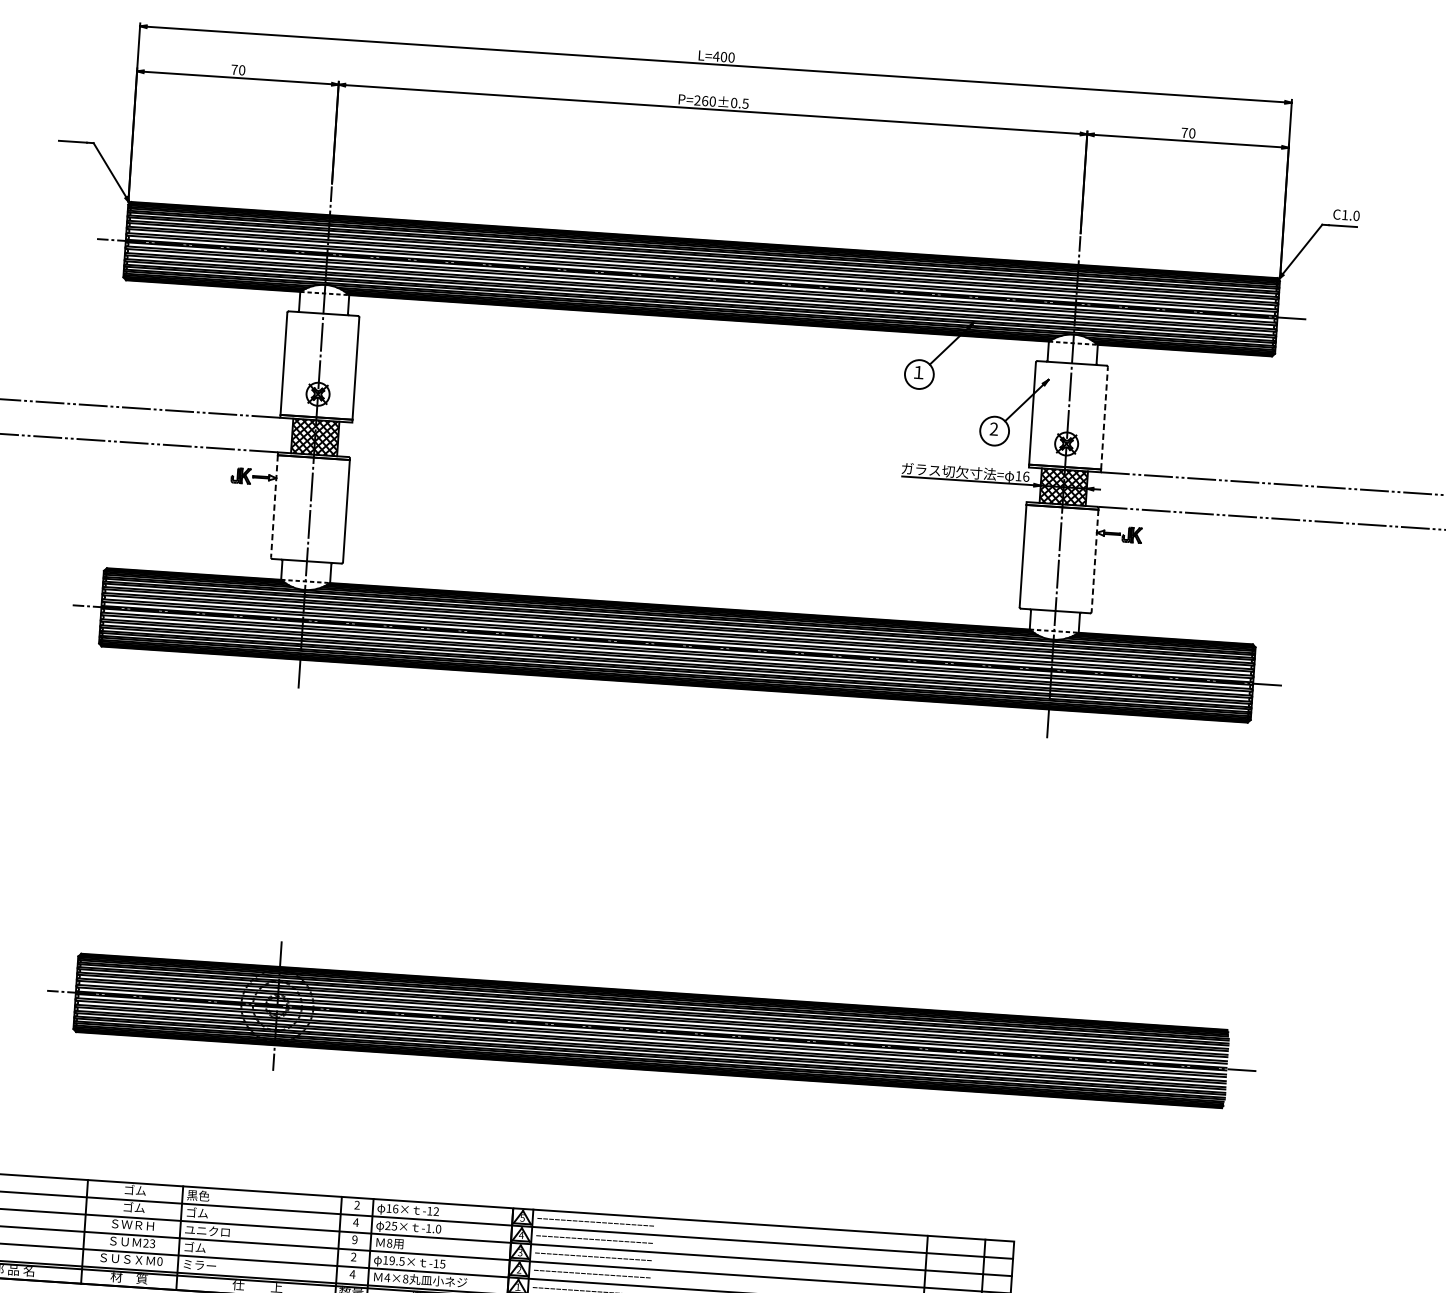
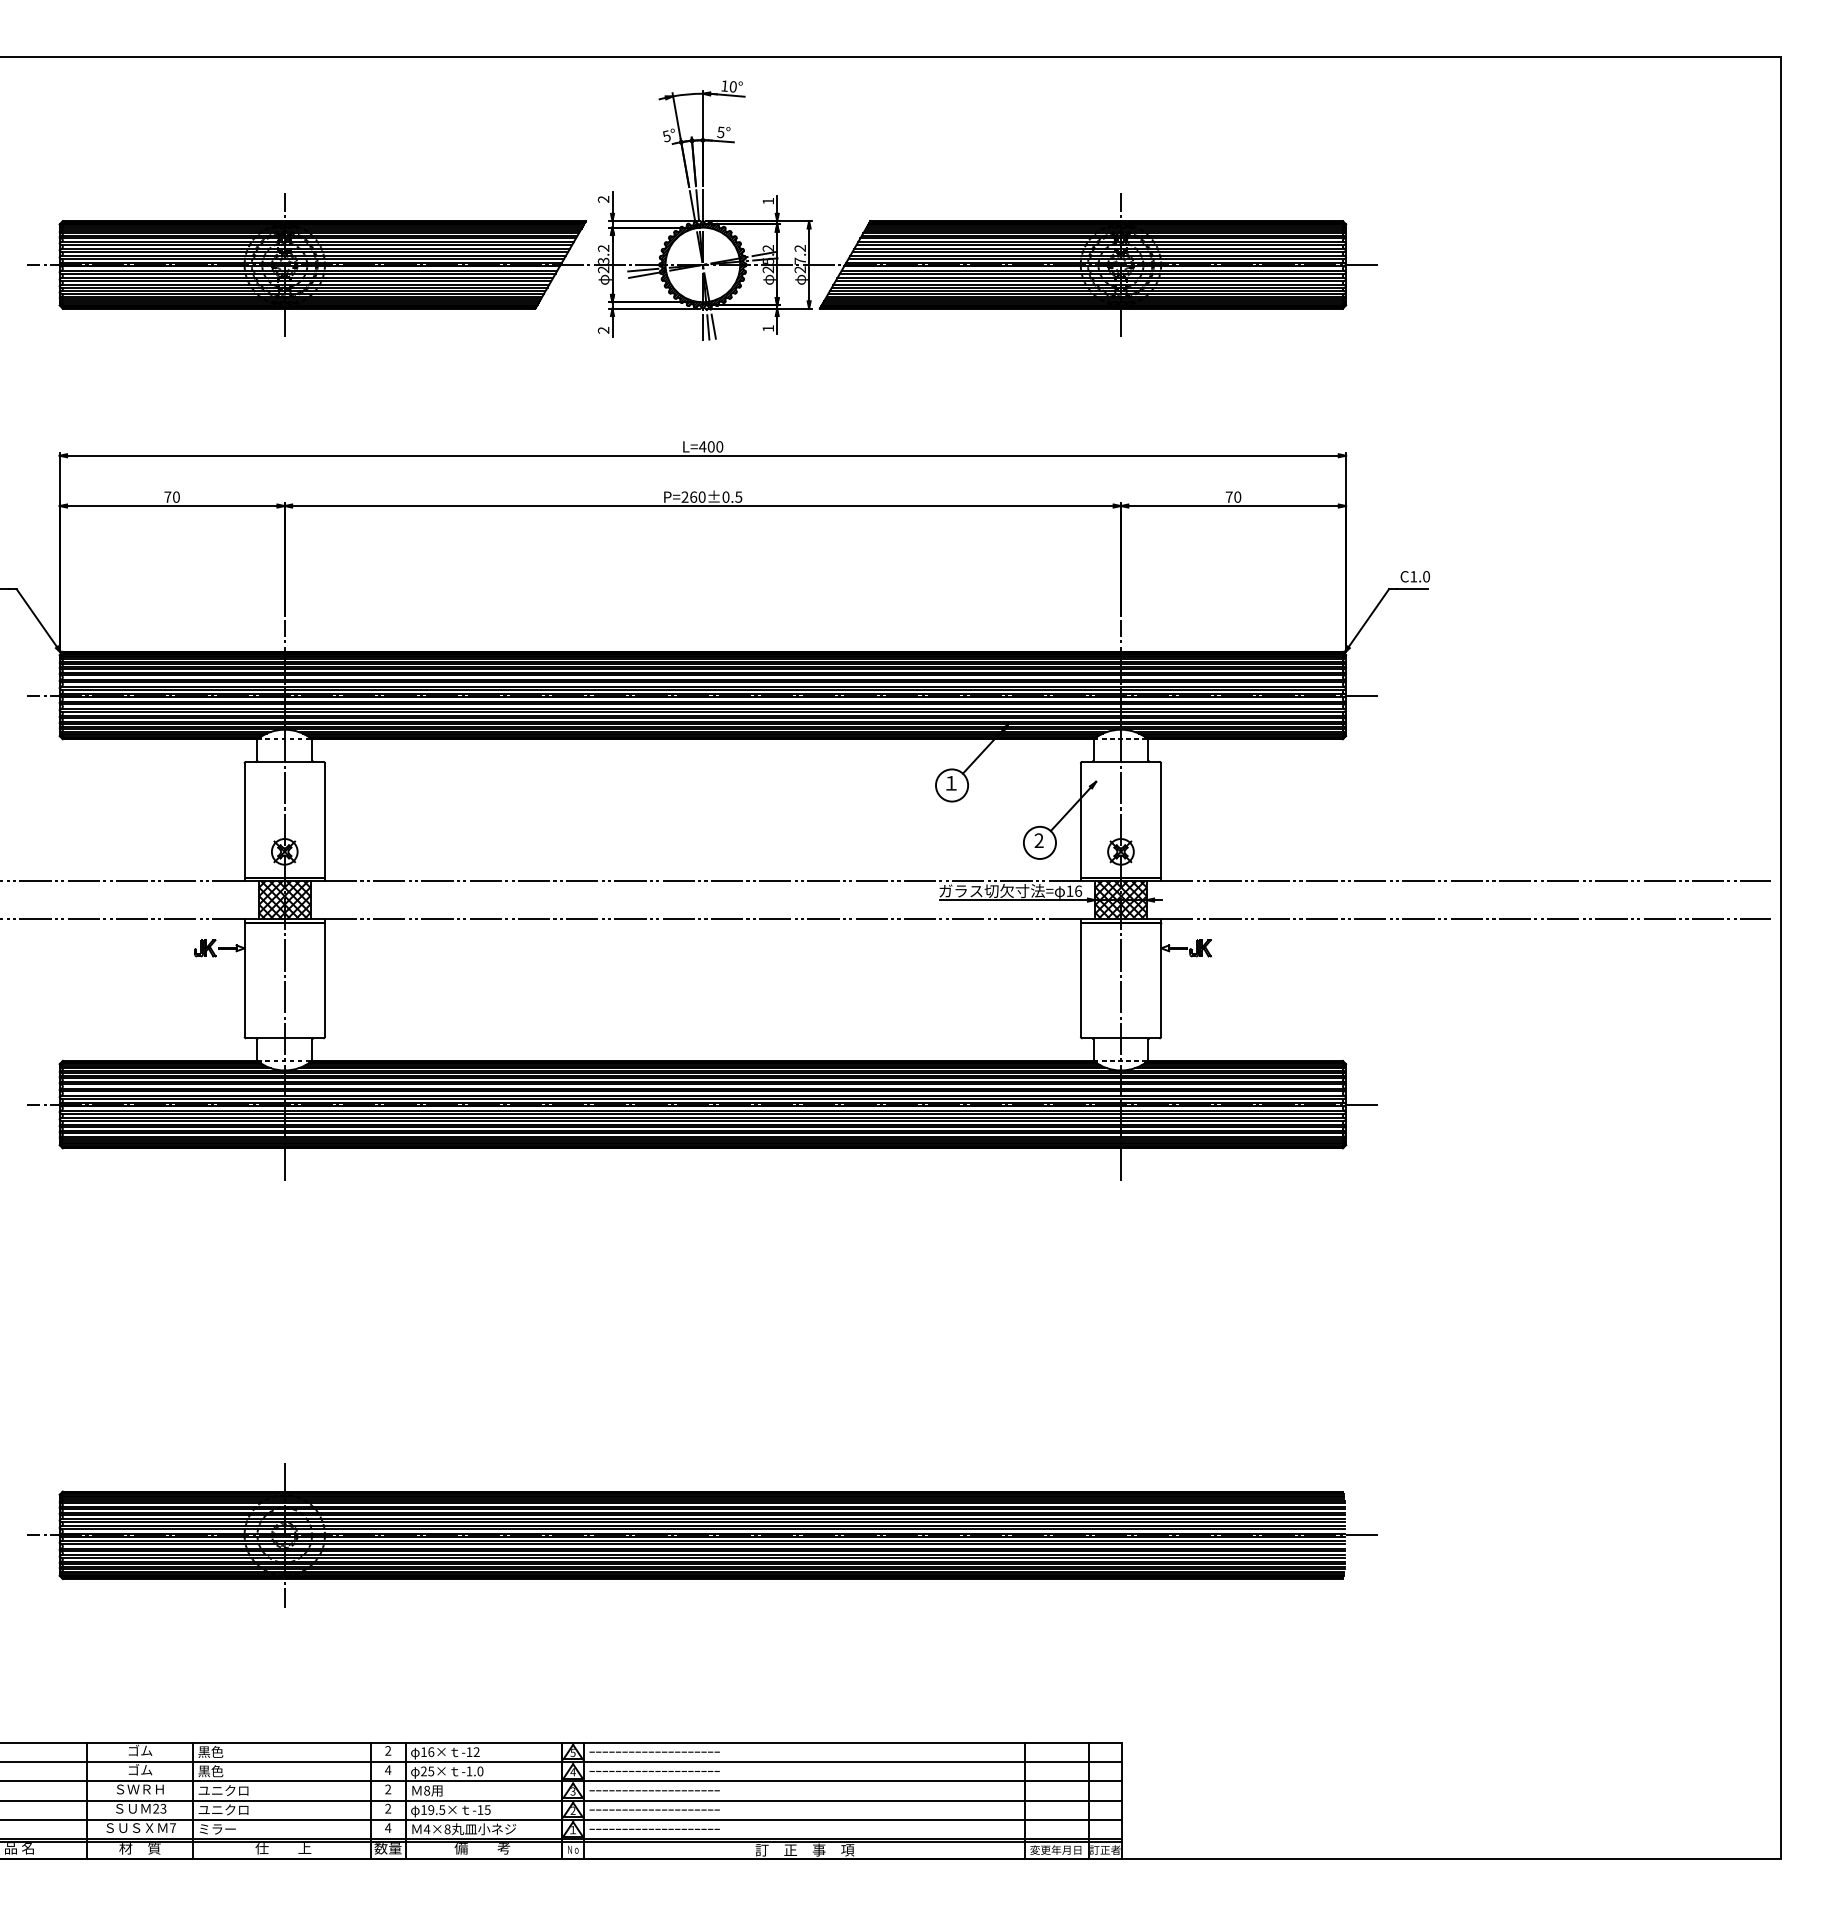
line: (1104, 418) -> (1161, 820), dashed -> solid
line: (690, 444) -> (702, 880), added
line: (688, 479) -> (702, 919), added
line: (274, 507) -> (244, 980), dashed -> solid
line: (1095, 561) -> (1161, 980), dashed -> solid
text: (196, 1213) -> (210, 1771), ゴム -> 黒色
text: (355, 1239) -> (388, 1789), 9 -> 2
text: (206, 1247) -> (223, 1809), ゴム -> ユニクロ
text: (159, 1261) -> (172, 1827), 0 -> 7

